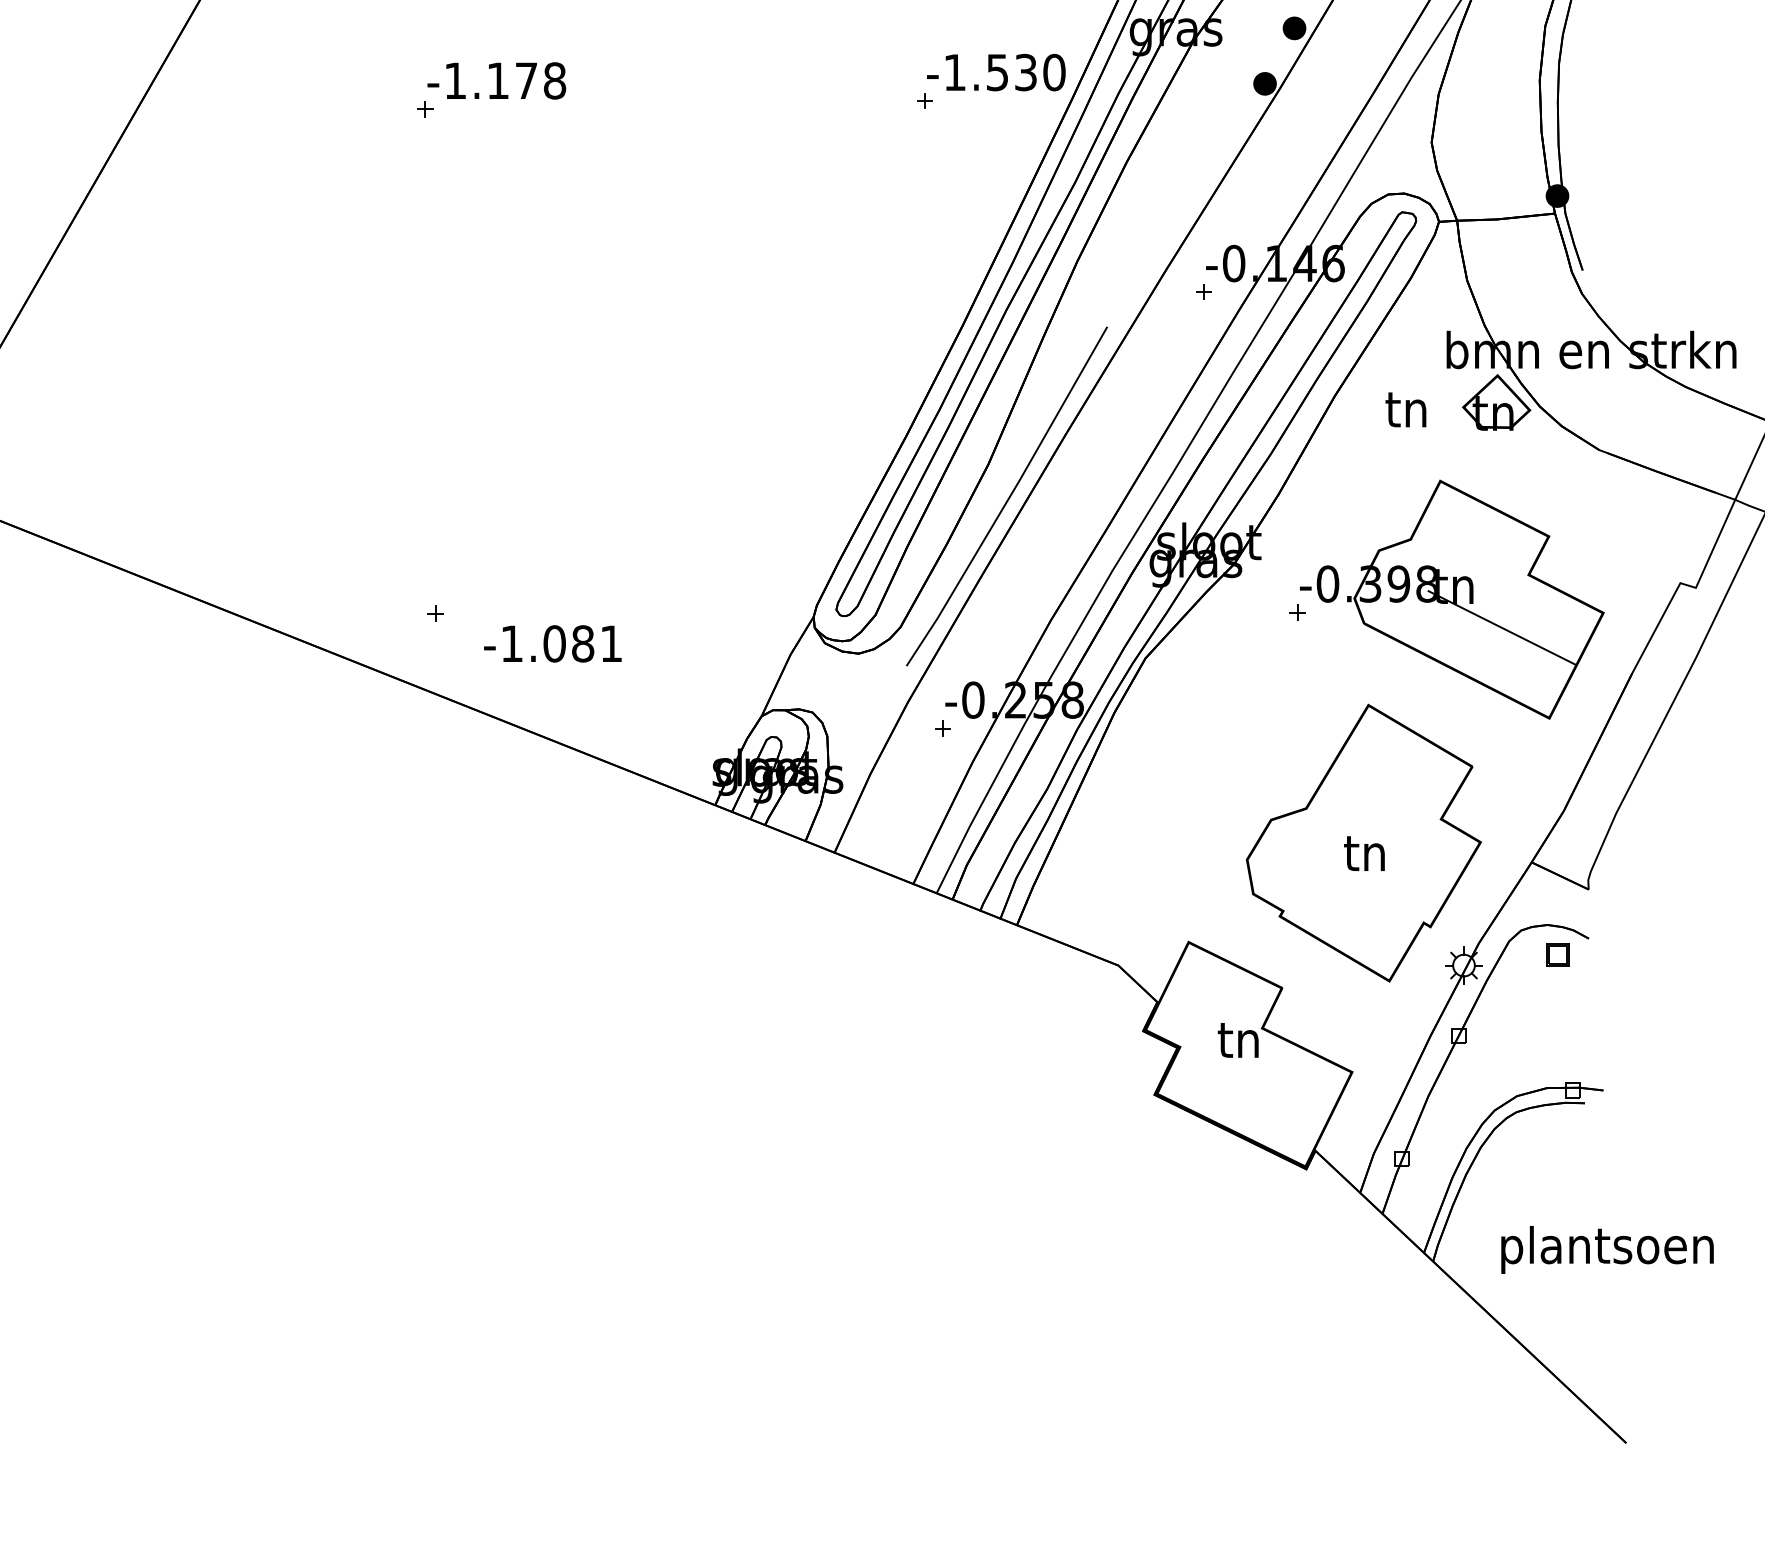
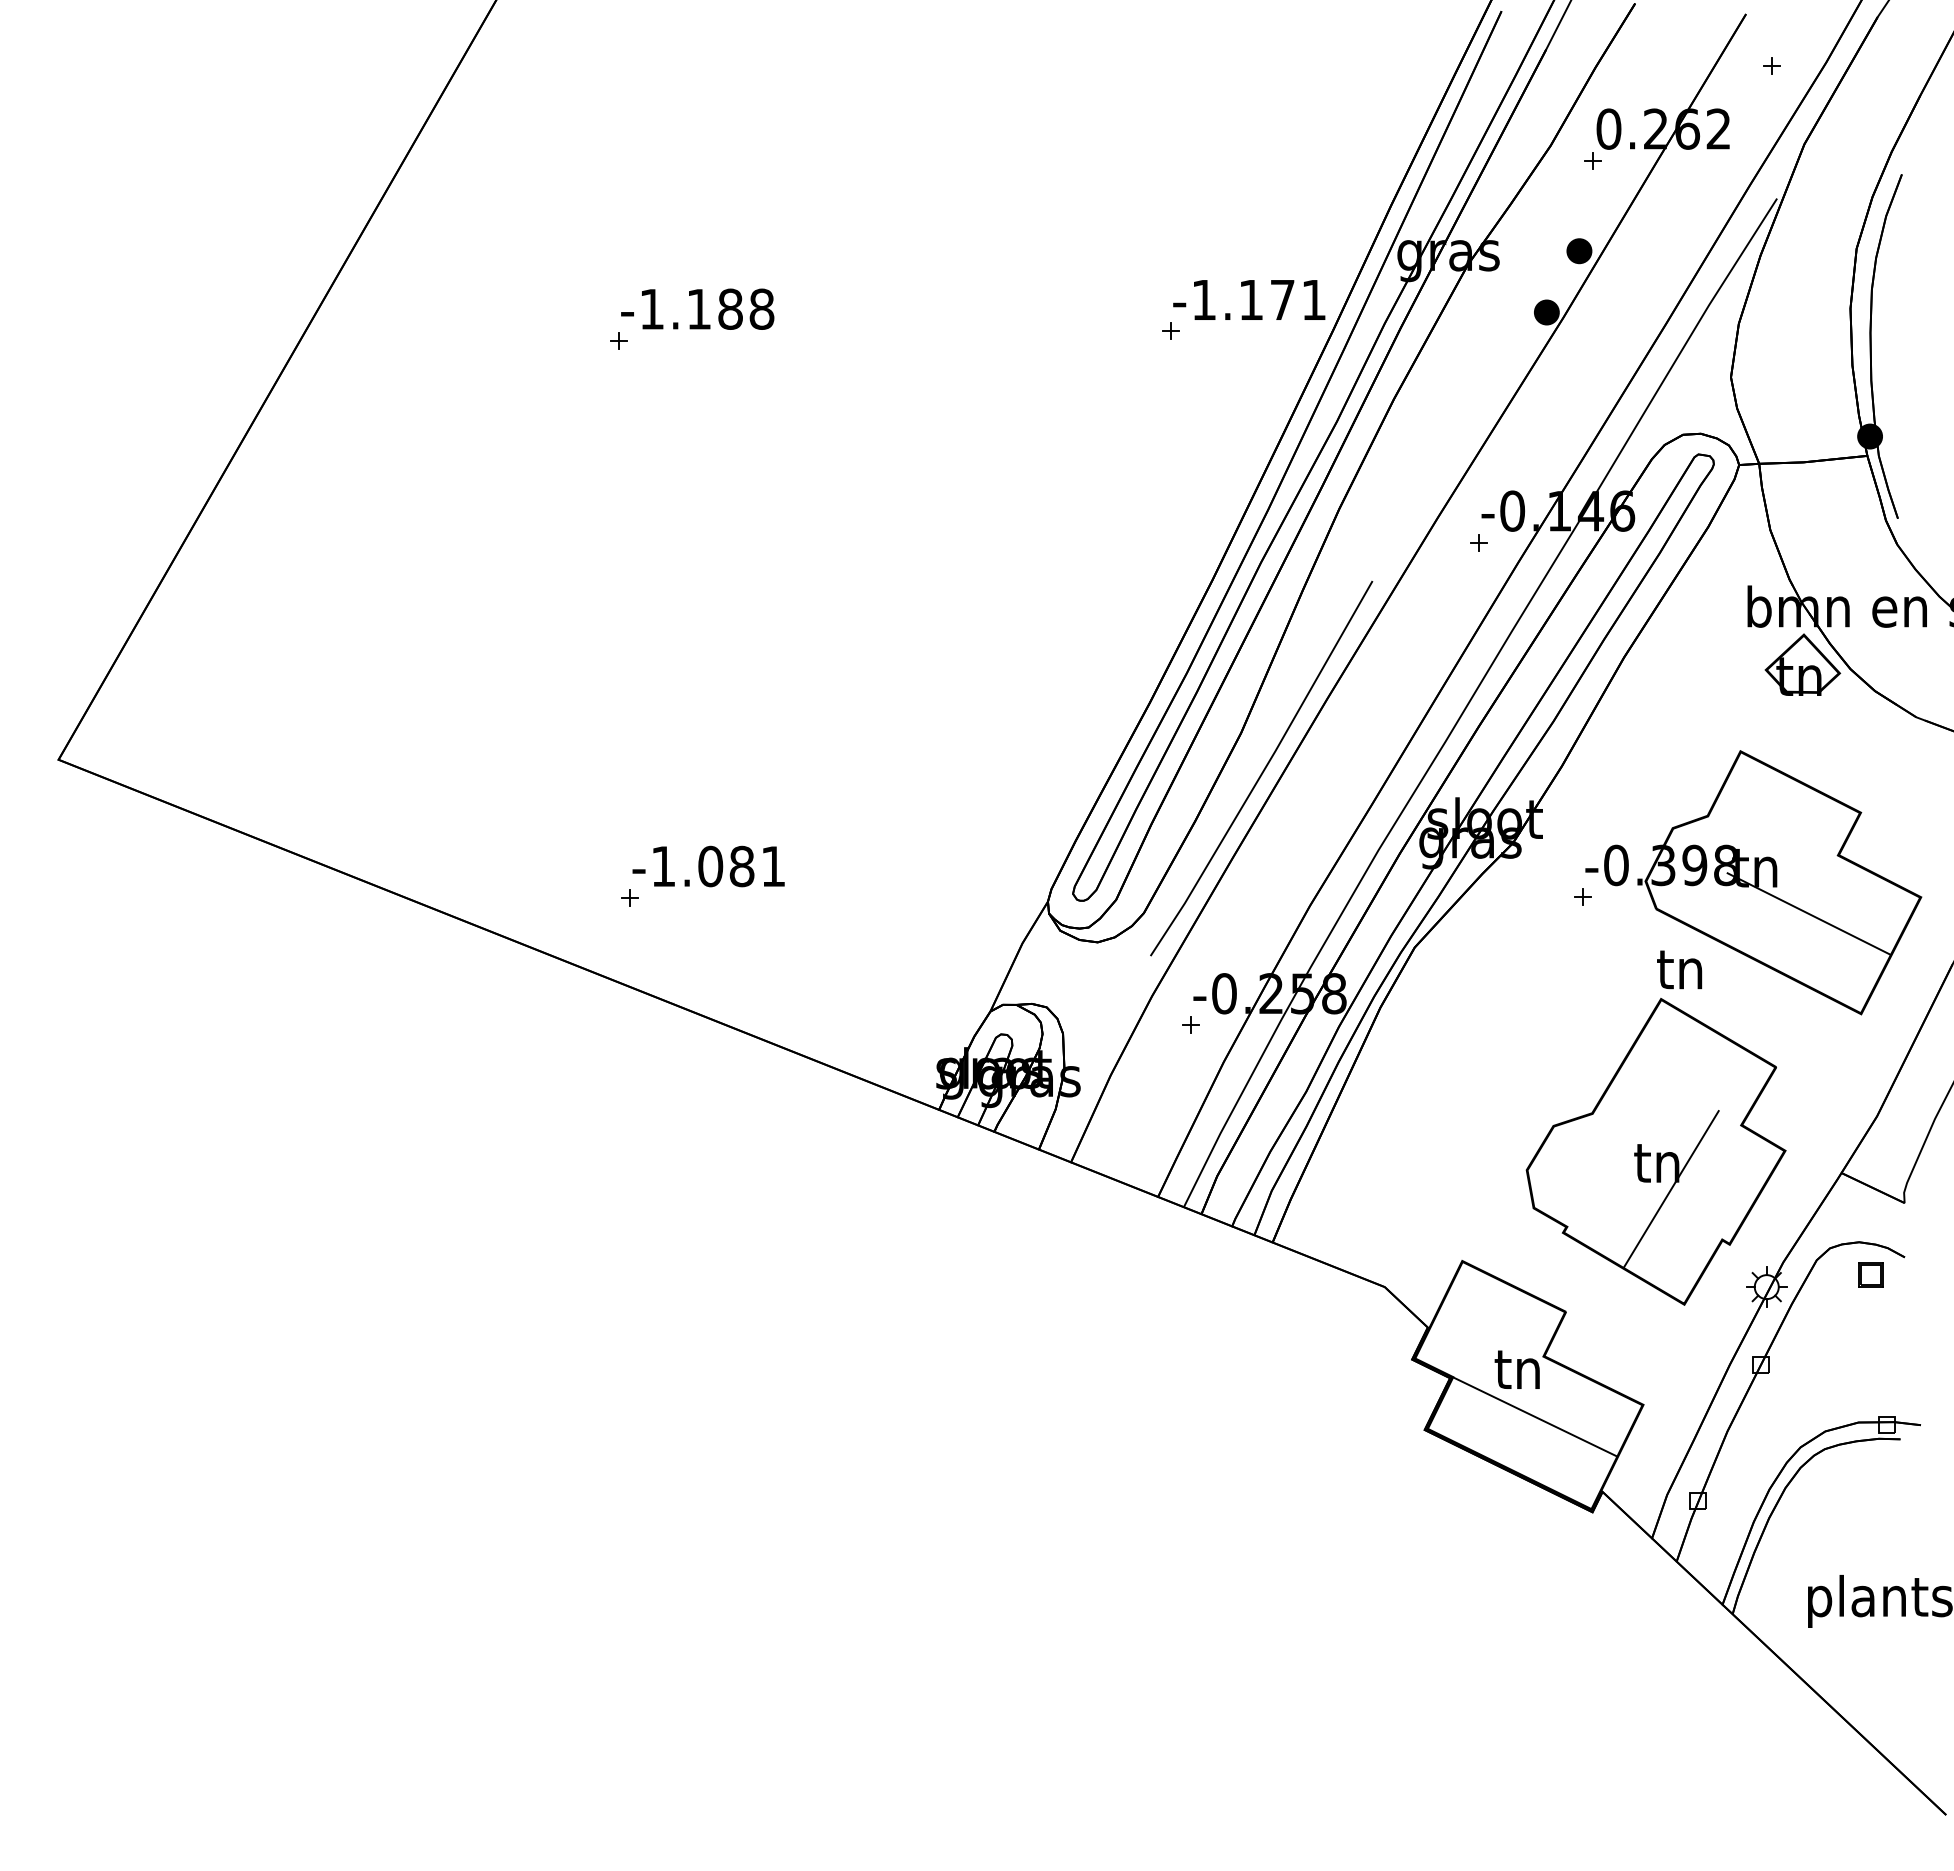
text: (1025, 72) -> (1282, 299), -1.530 -> -1.171
text: (526, 80) -> (730, 308), -1.178 -> -1.188
text: (1405, 409) -> (1679, 969), moved
text: (552, 643) -> (708, 866), moved
line: (1377, 877) -> (1671, 1189), added
line: (1253, 1082) -> (1534, 1416), added

